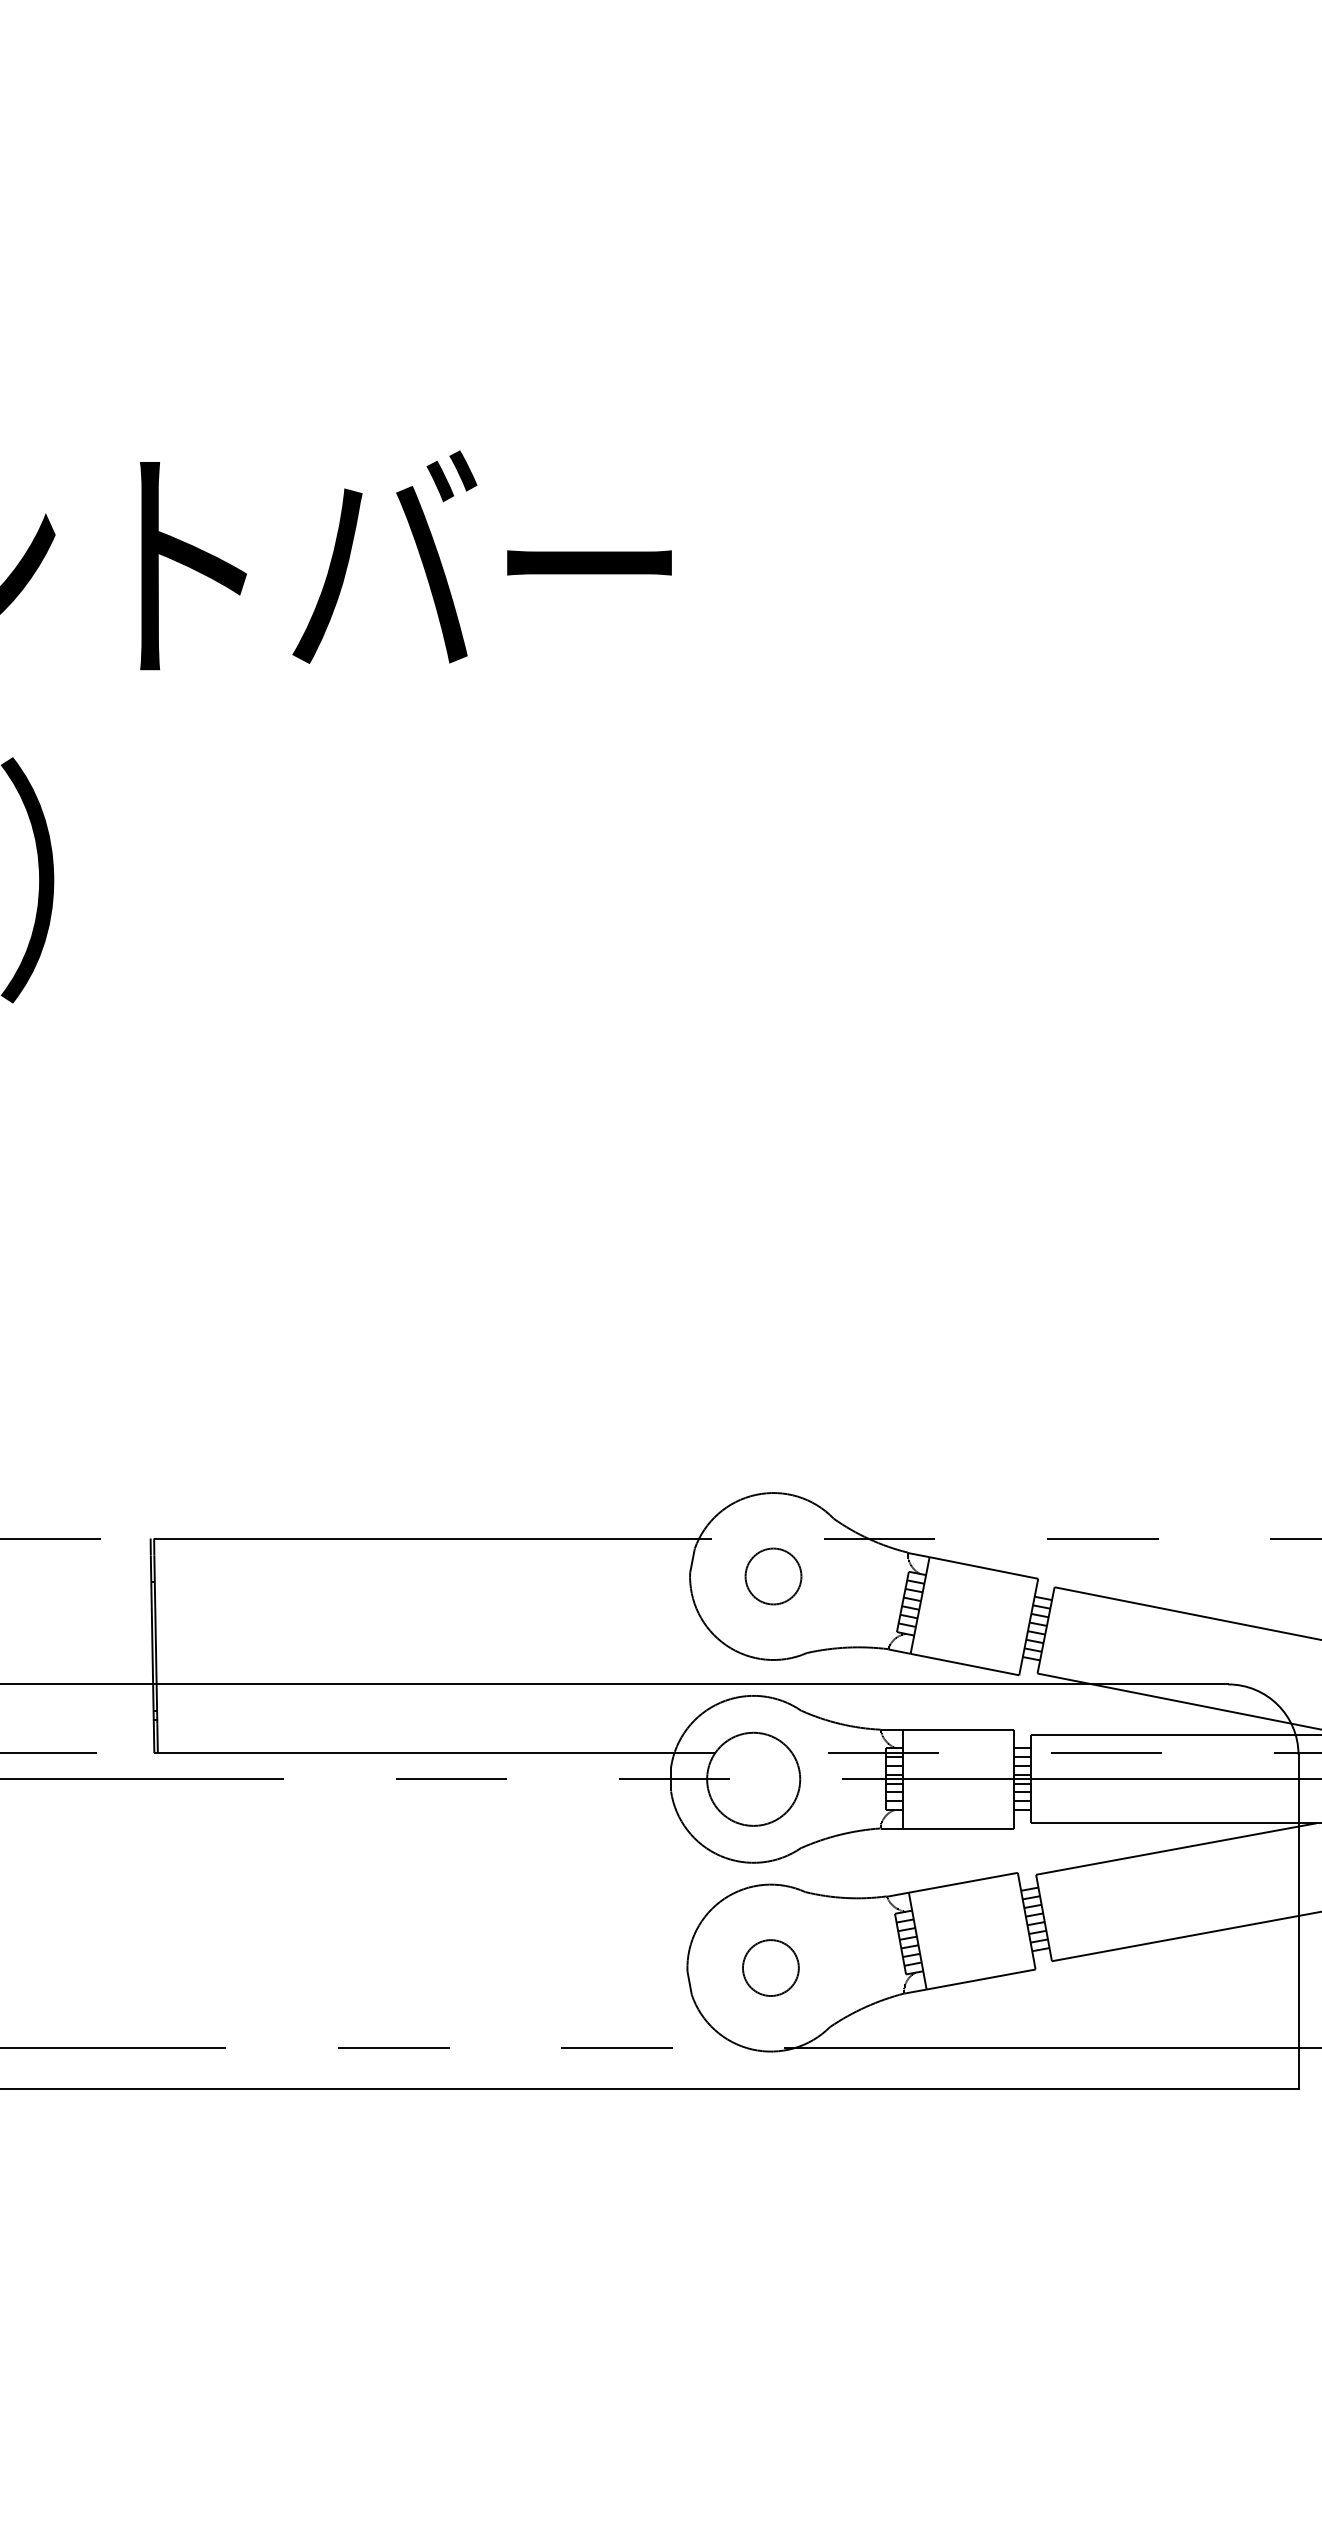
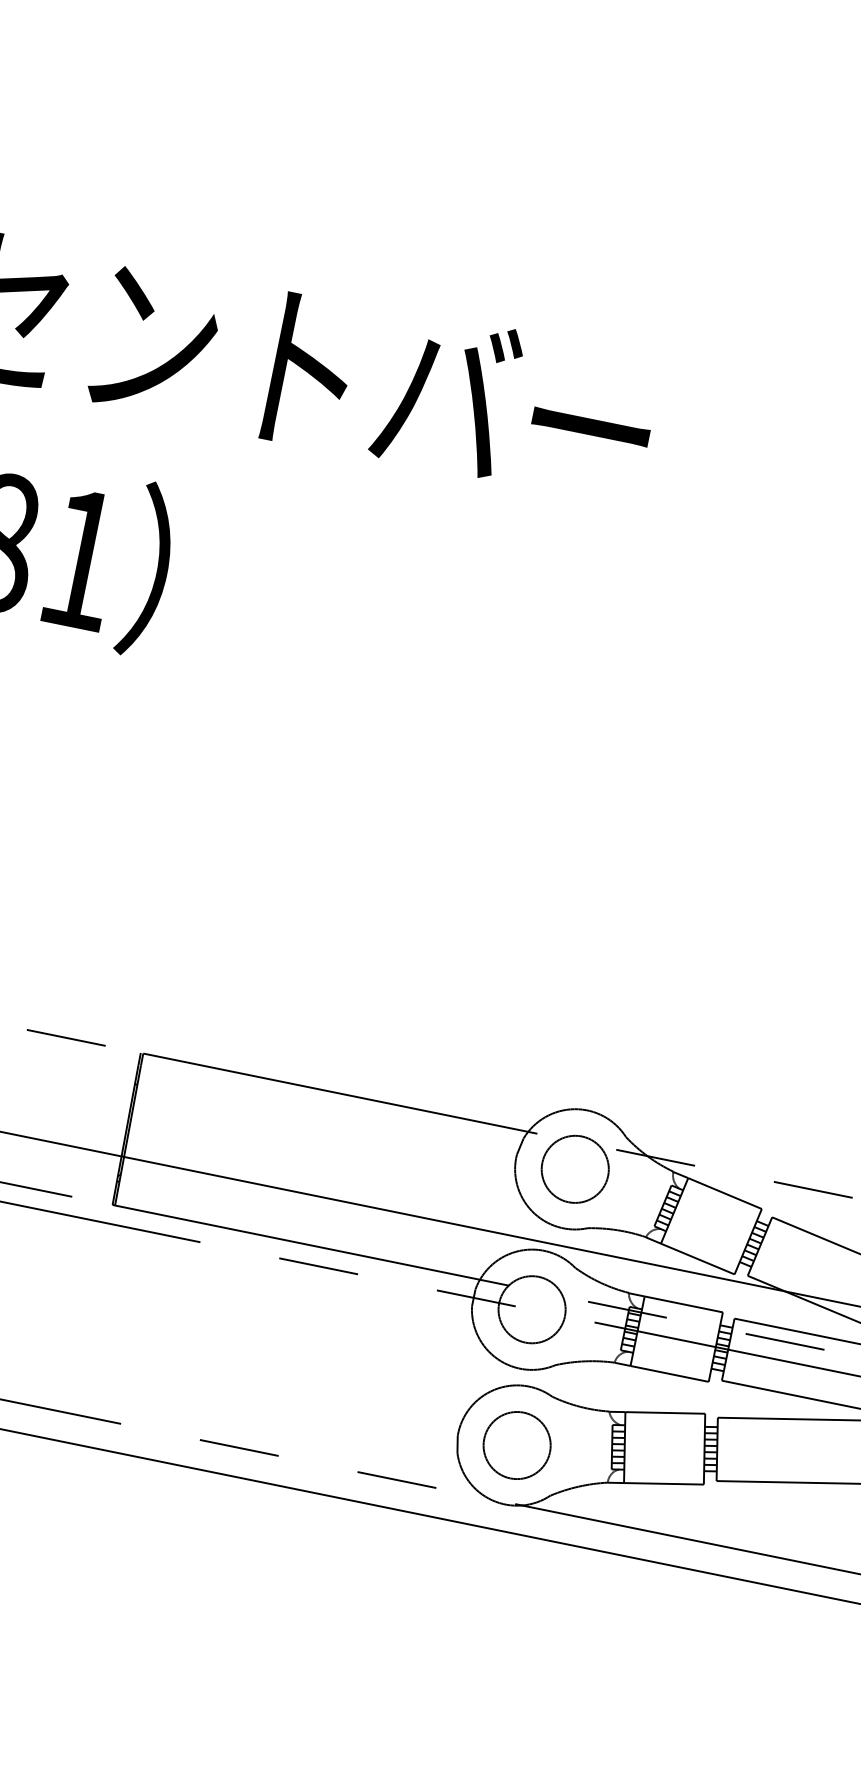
circle: (773, 1576) -> (575, 1169), size x1.67
circle: (770, 1967) -> (516, 1445), size x1.67

